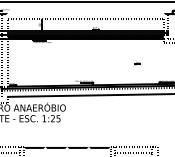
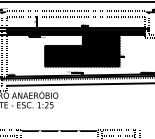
line: (86, 13) -> (76, 11), added
hatch: (93, 57) -> (82, 50), added

